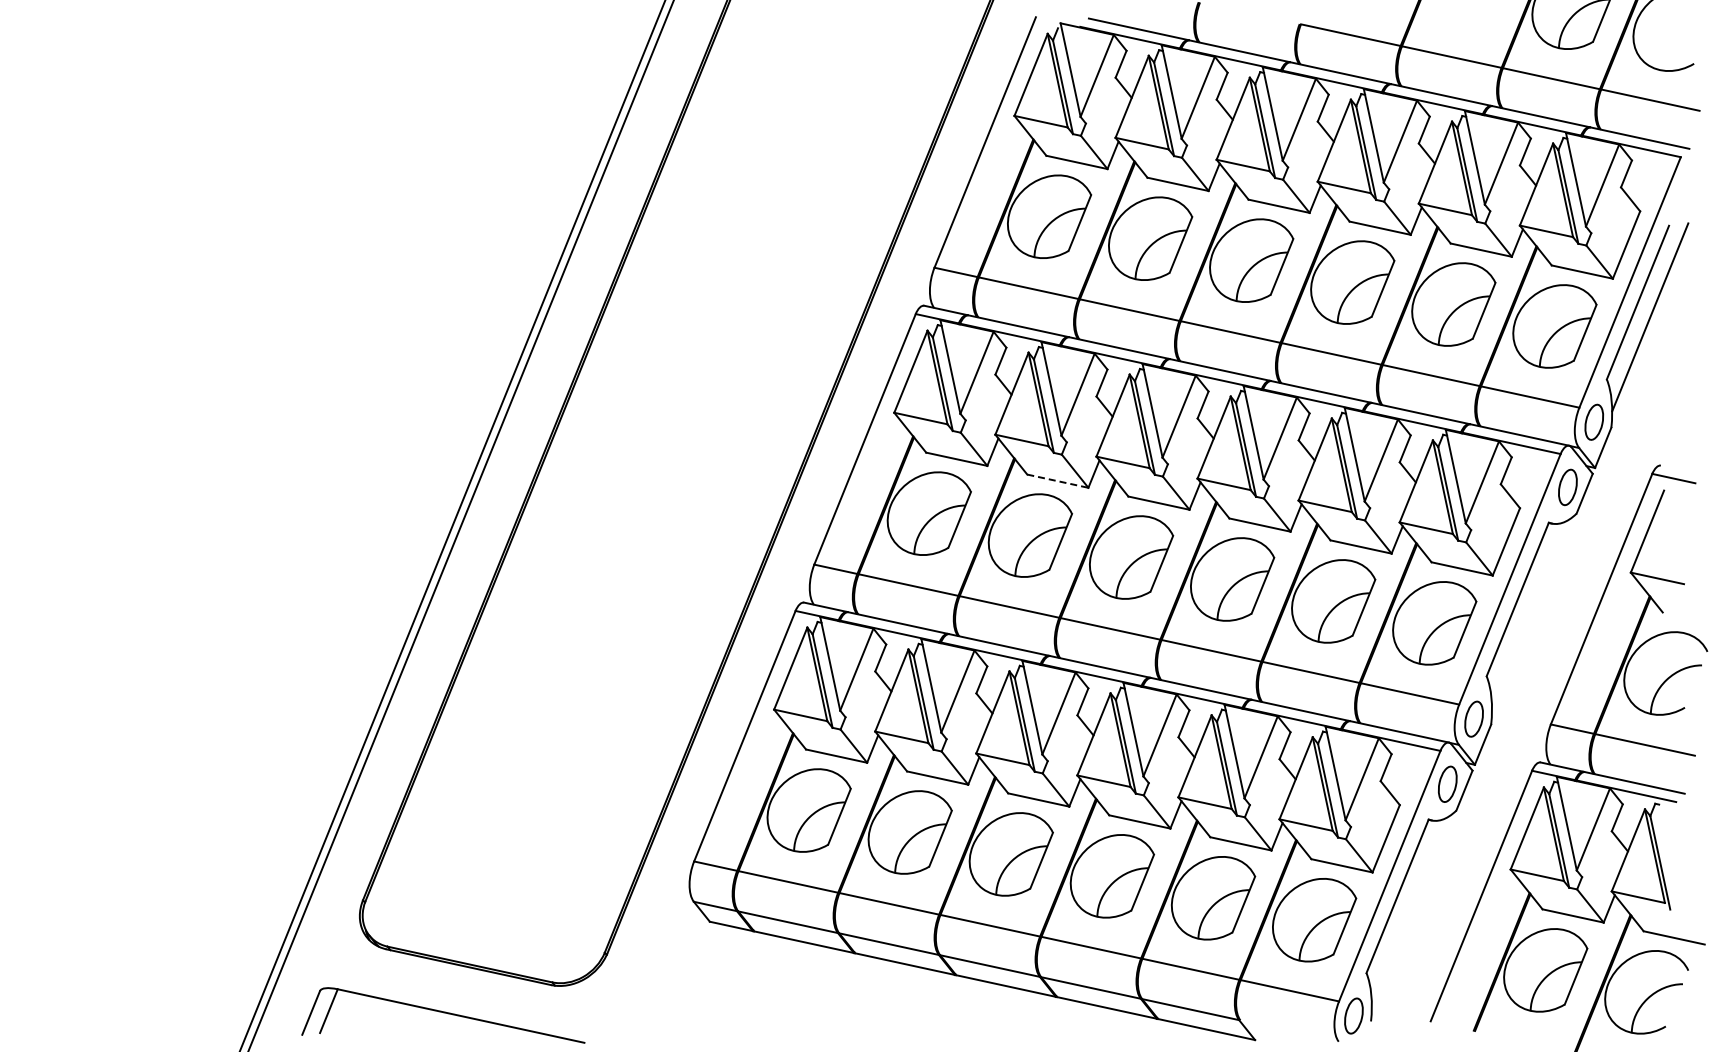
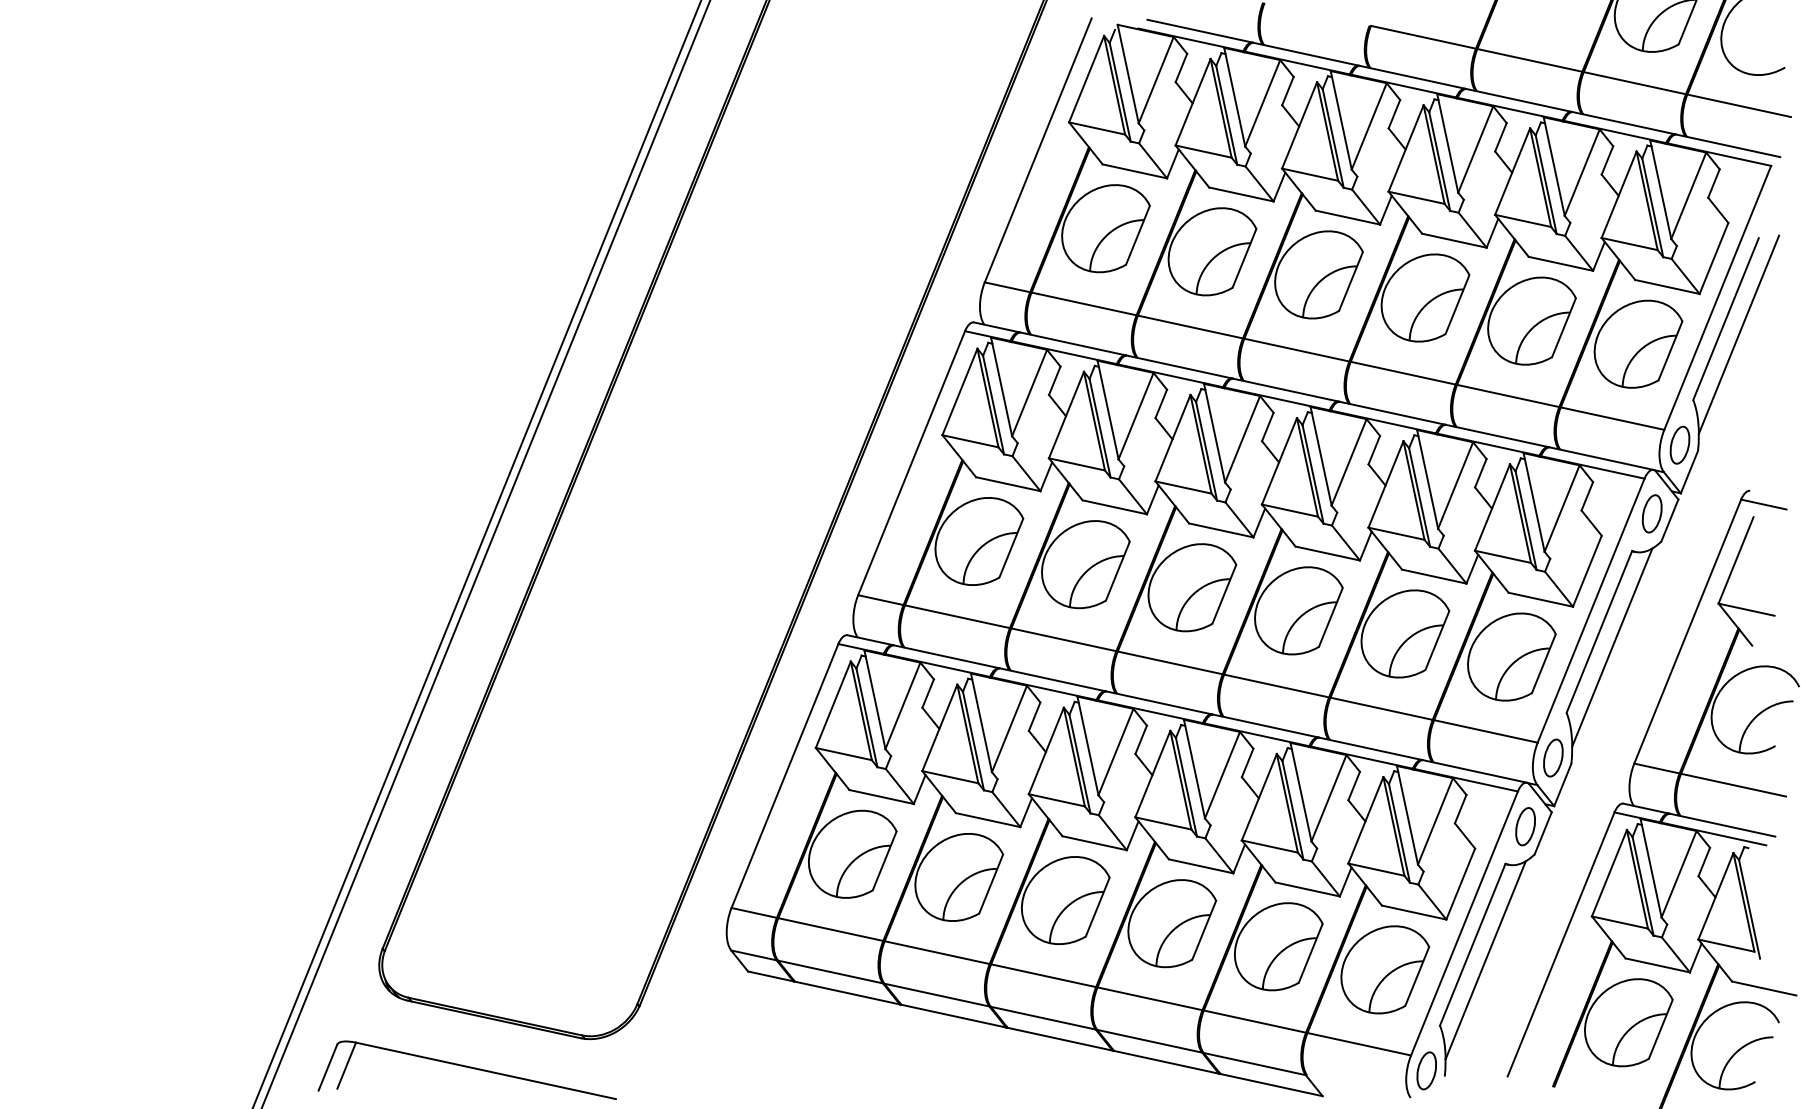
line: (1058, 481) -> (1115, 507), dashed -> solid
line: (1530, 614) -> (1612, 647), added
line: (1409, 911) -> (1485, 960), added

